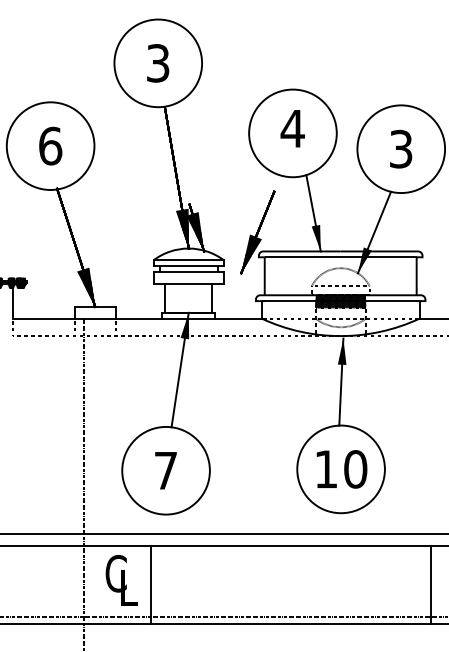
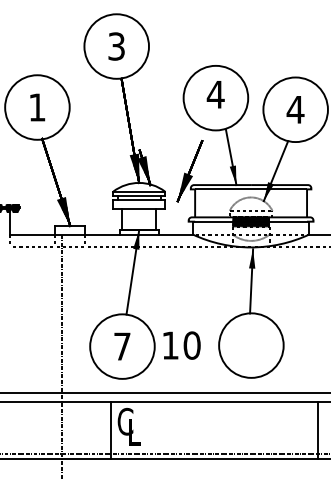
text: (50, 145) -> (37, 107), 6 -> 1
text: (400, 148) -> (295, 109), 3 -> 4
text: (341, 469) -> (181, 345), moved
text: (121, 580) -> (129, 426), moved

